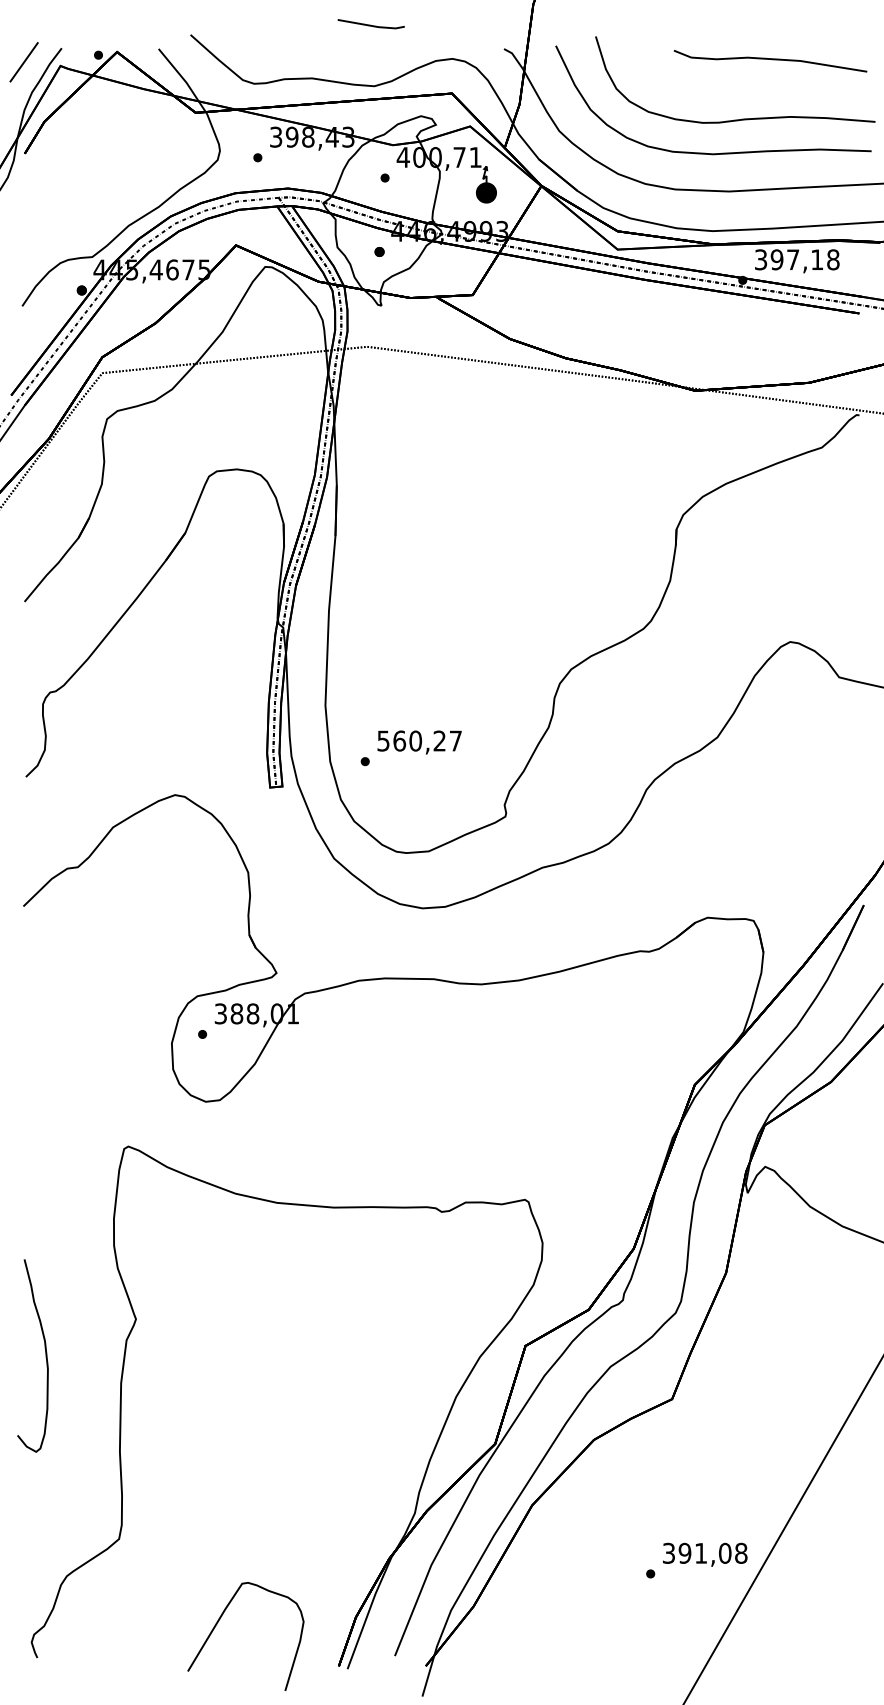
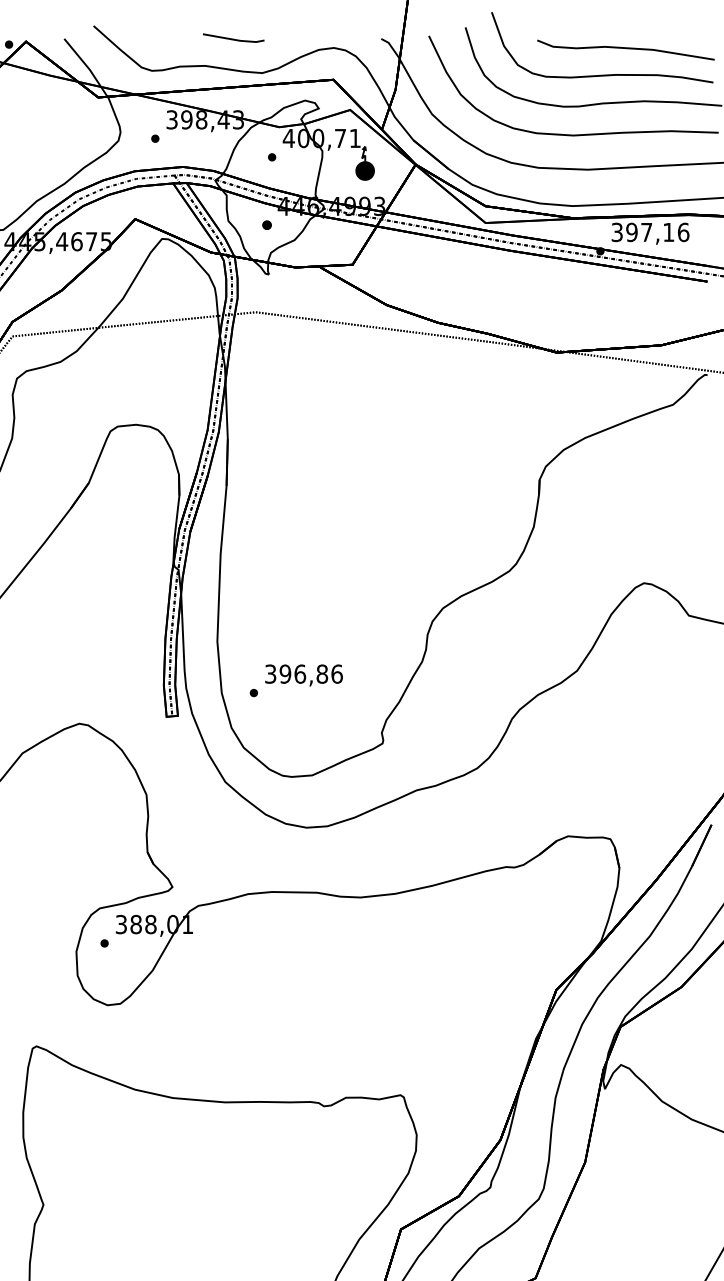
line: (370, 24) -> (233, 38), moved
curve: (749, 87) -> (606, 74), added
text: (833, 259) -> (683, 232), 397,18 -> 397,16
text: (420, 740) -> (304, 673), 560,27 -> 396,86

